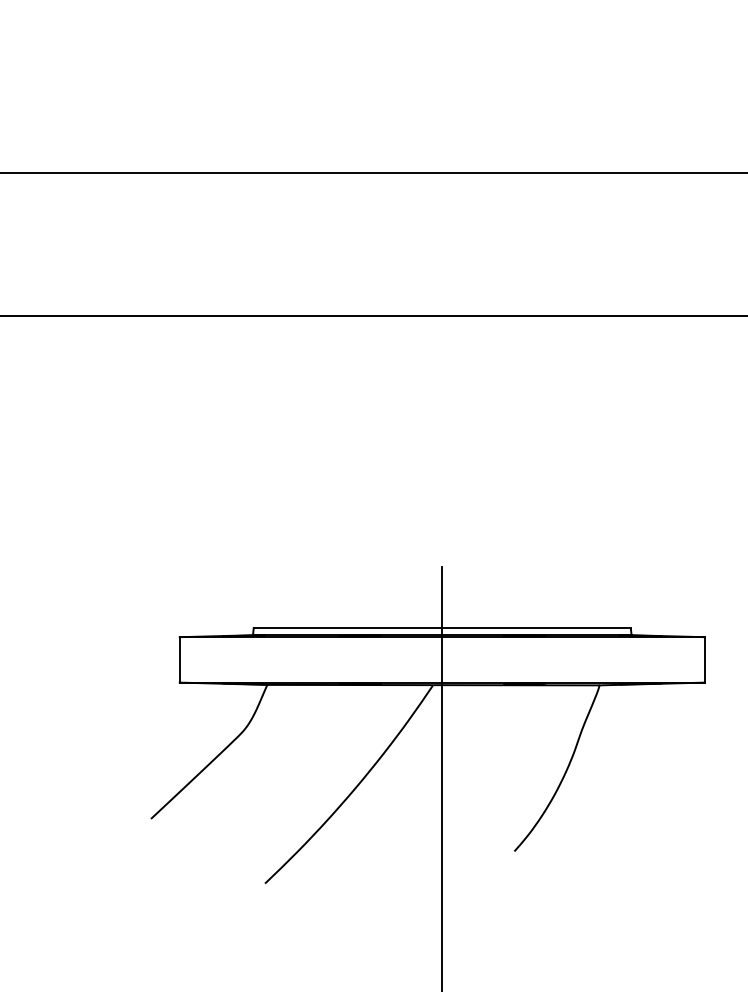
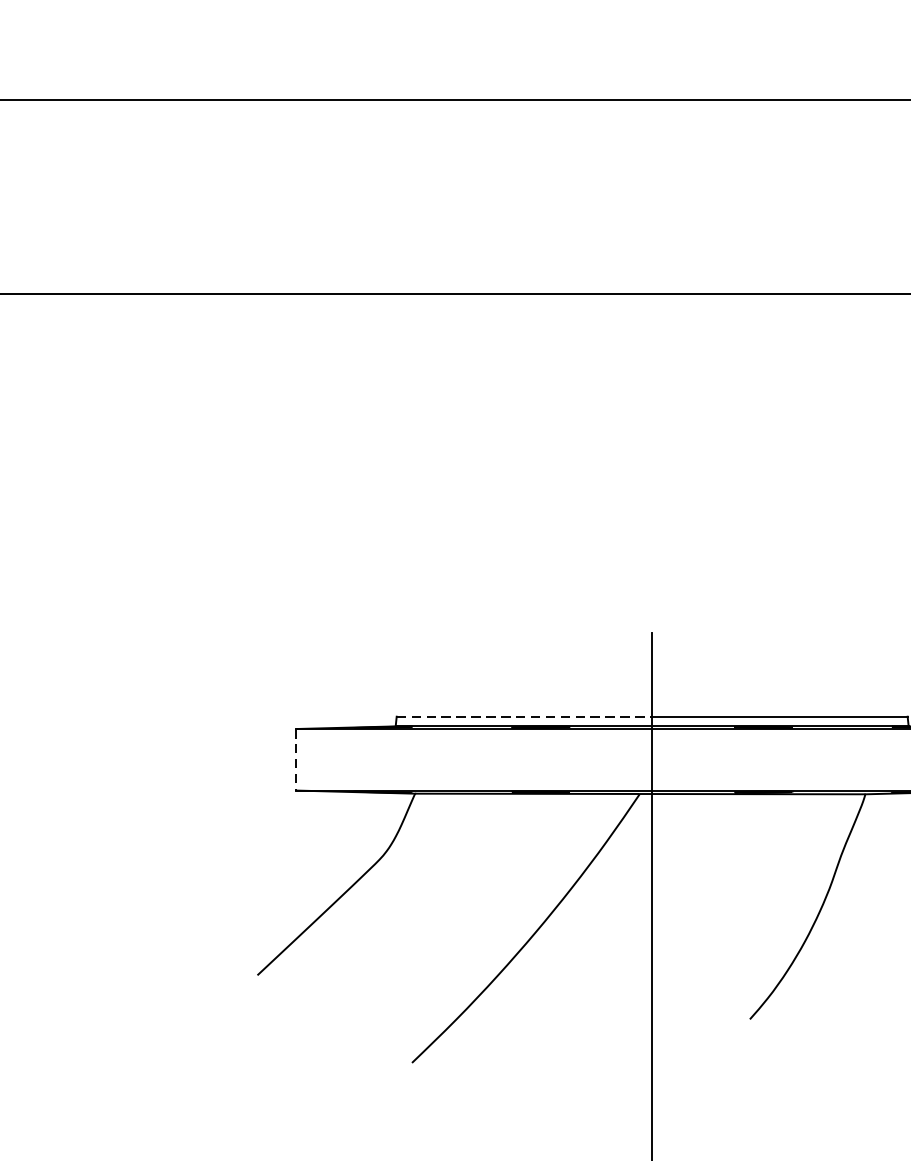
line: (348, 628) -> (525, 717), solid -> dashed
line: (179, 659) -> (296, 759), solid -> dashed

